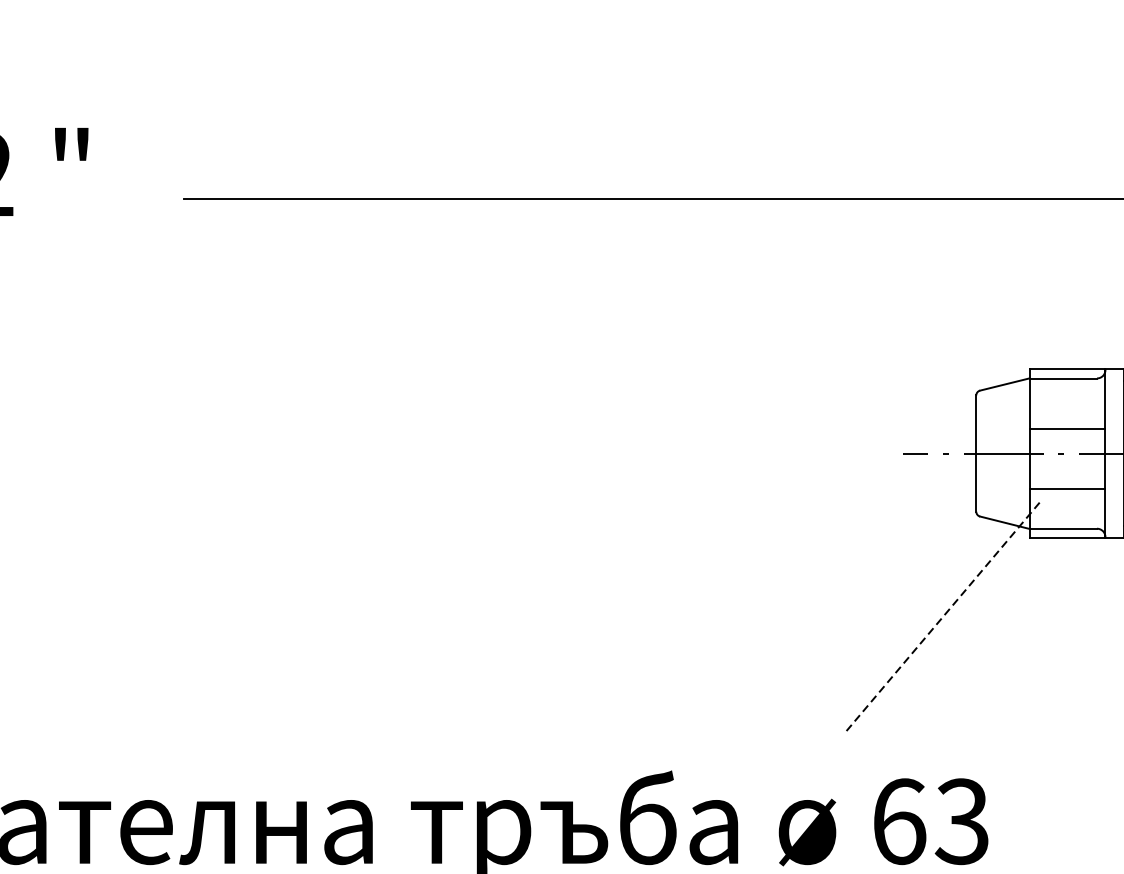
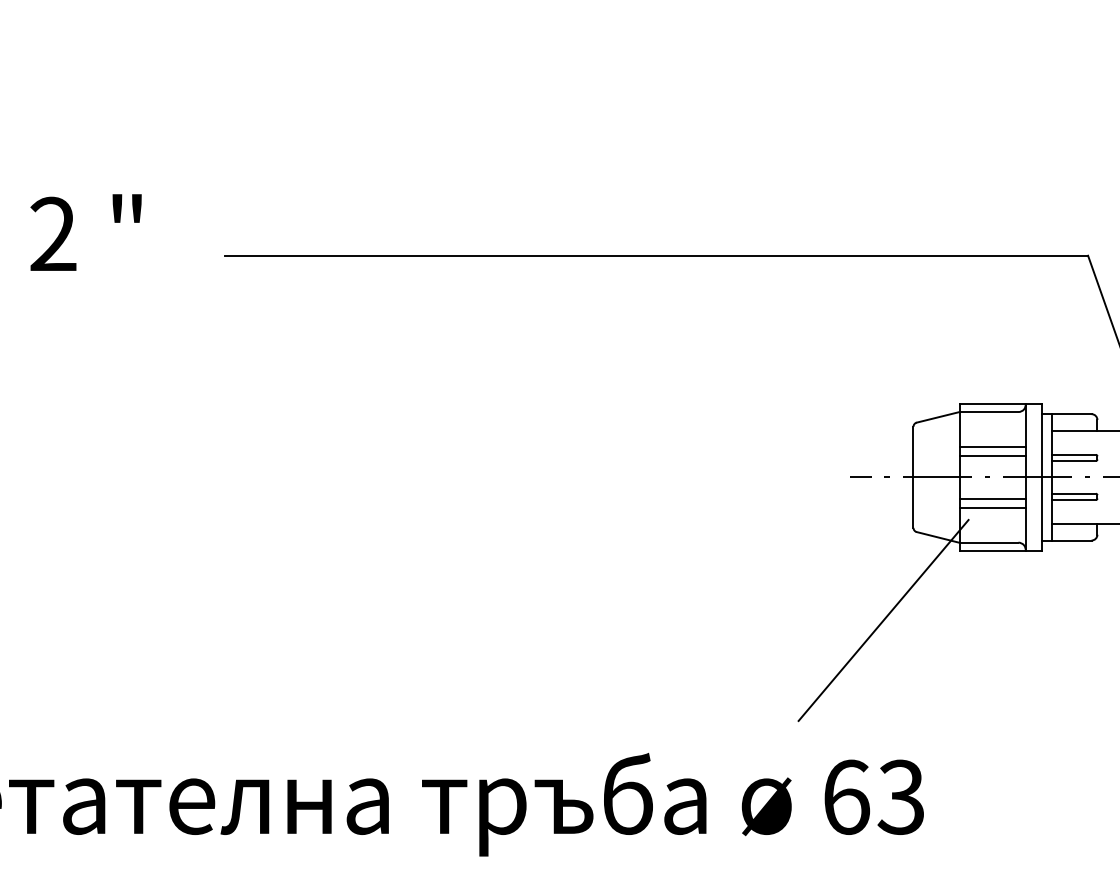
line: (1067, 419) -> (992, 447), added
line: (1067, 477) -> (992, 498), added
line: (941, 618) -> (883, 620), dashed -> solid

